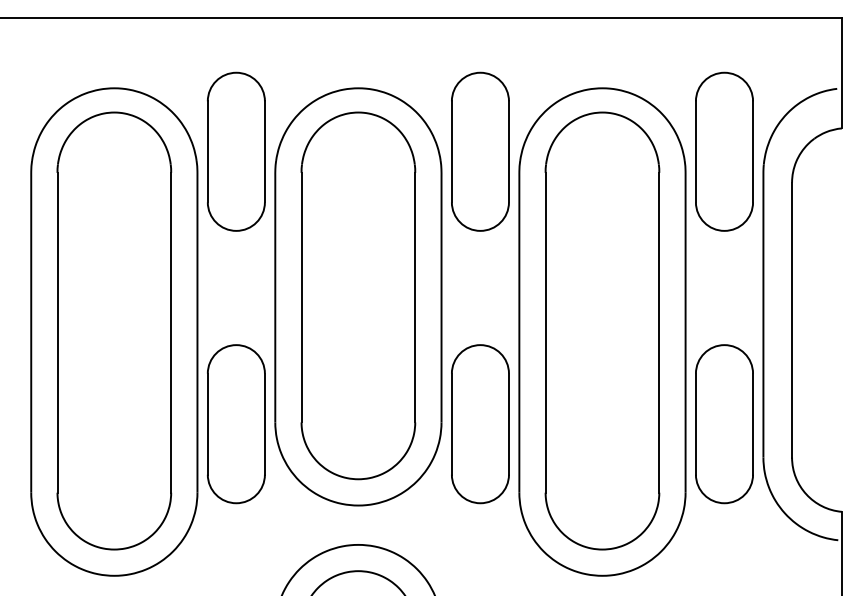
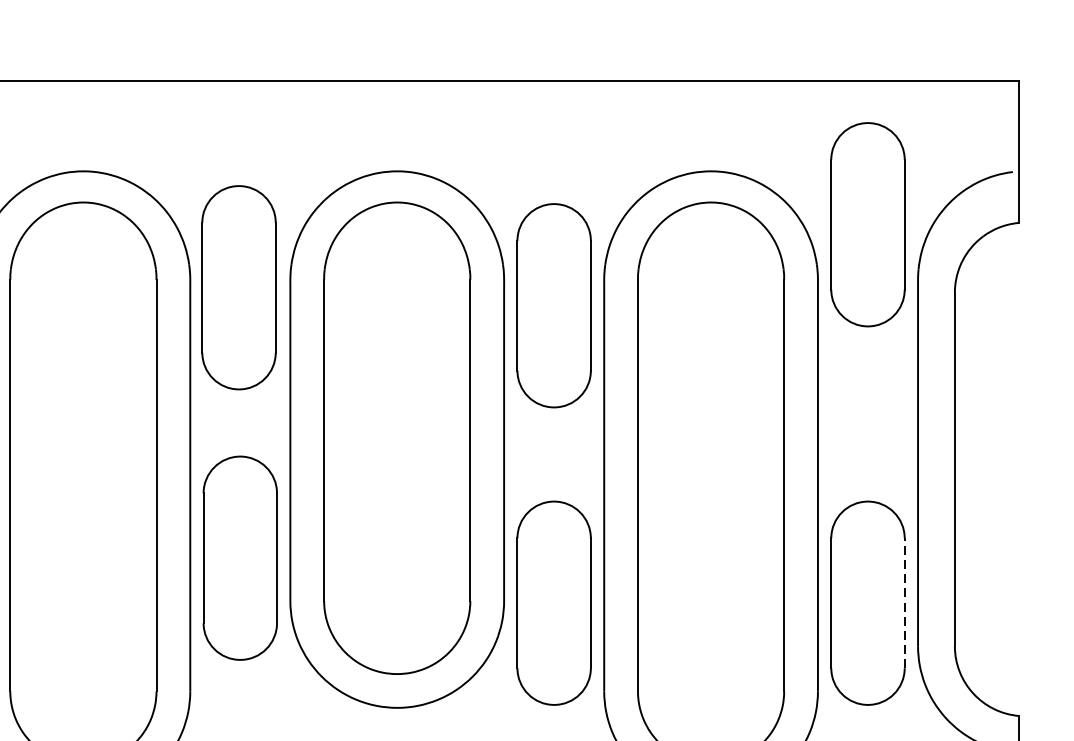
part: (236, 151) -> (239, 287), moved
part: (480, 151) -> (554, 305), moved
part: (724, 151) -> (868, 224), moved
part: (236, 424) -> (240, 558), moved
line: (753, 424) -> (905, 603), solid -> dashed

